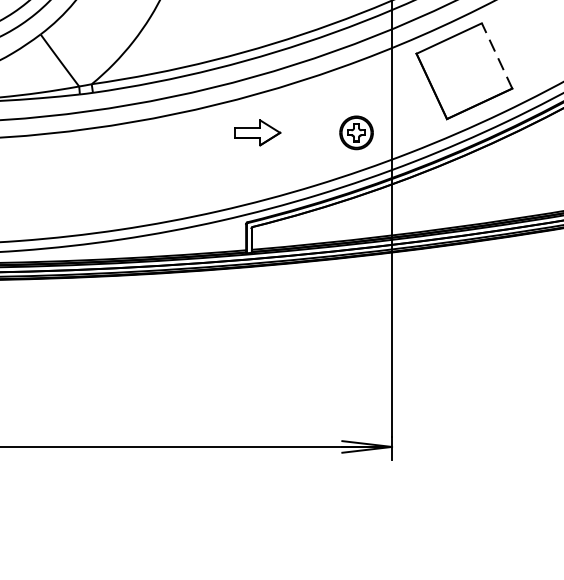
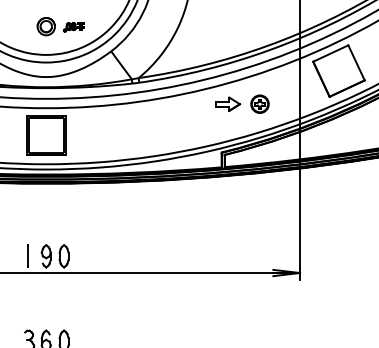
line: (497, 55) -> (356, 62), dashed -> solid
part: (355, 131) -> (259, 103), moved

